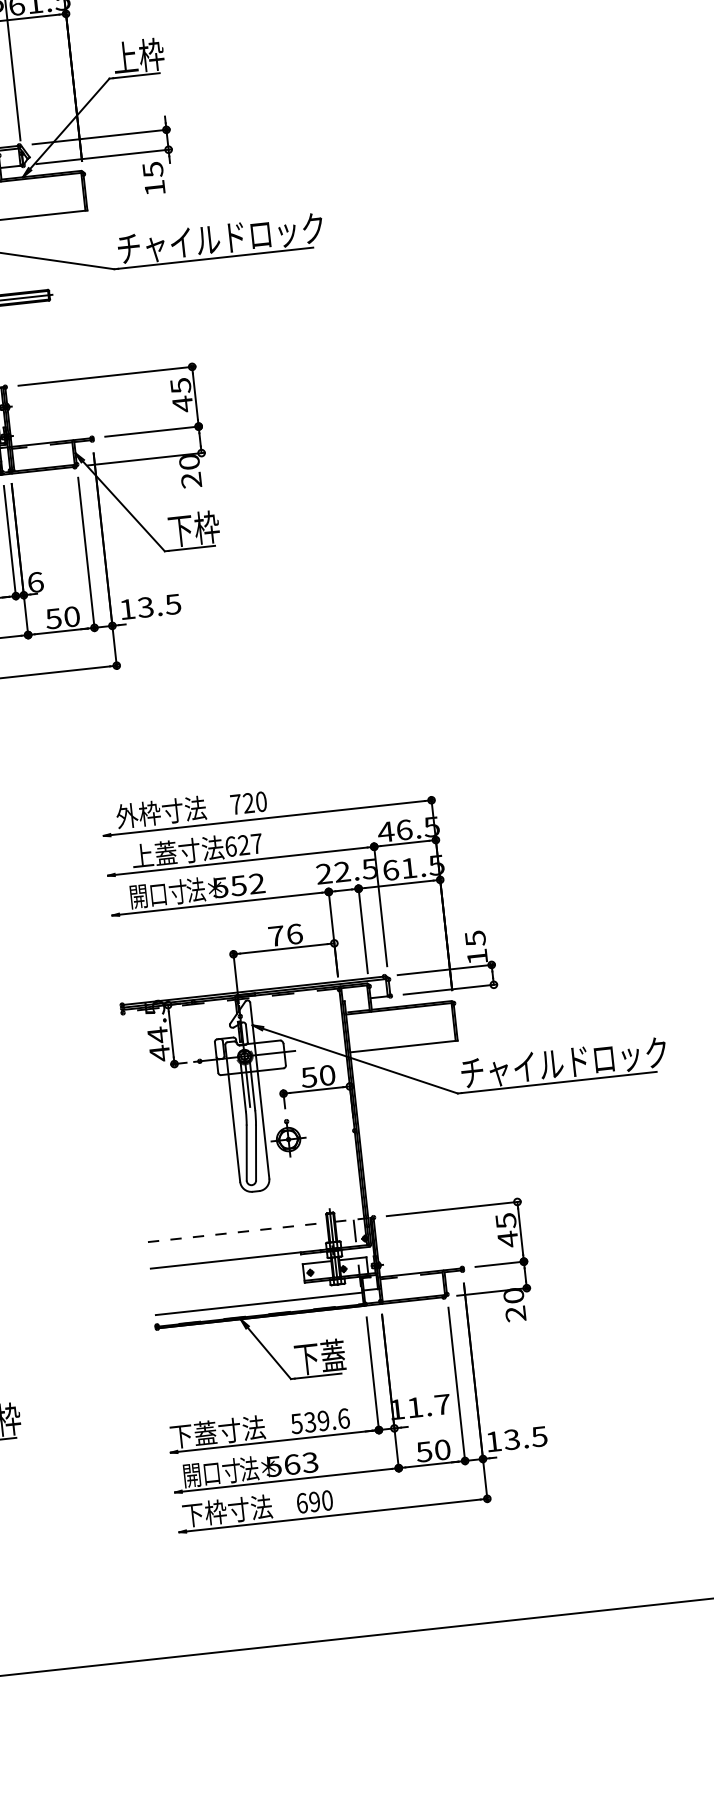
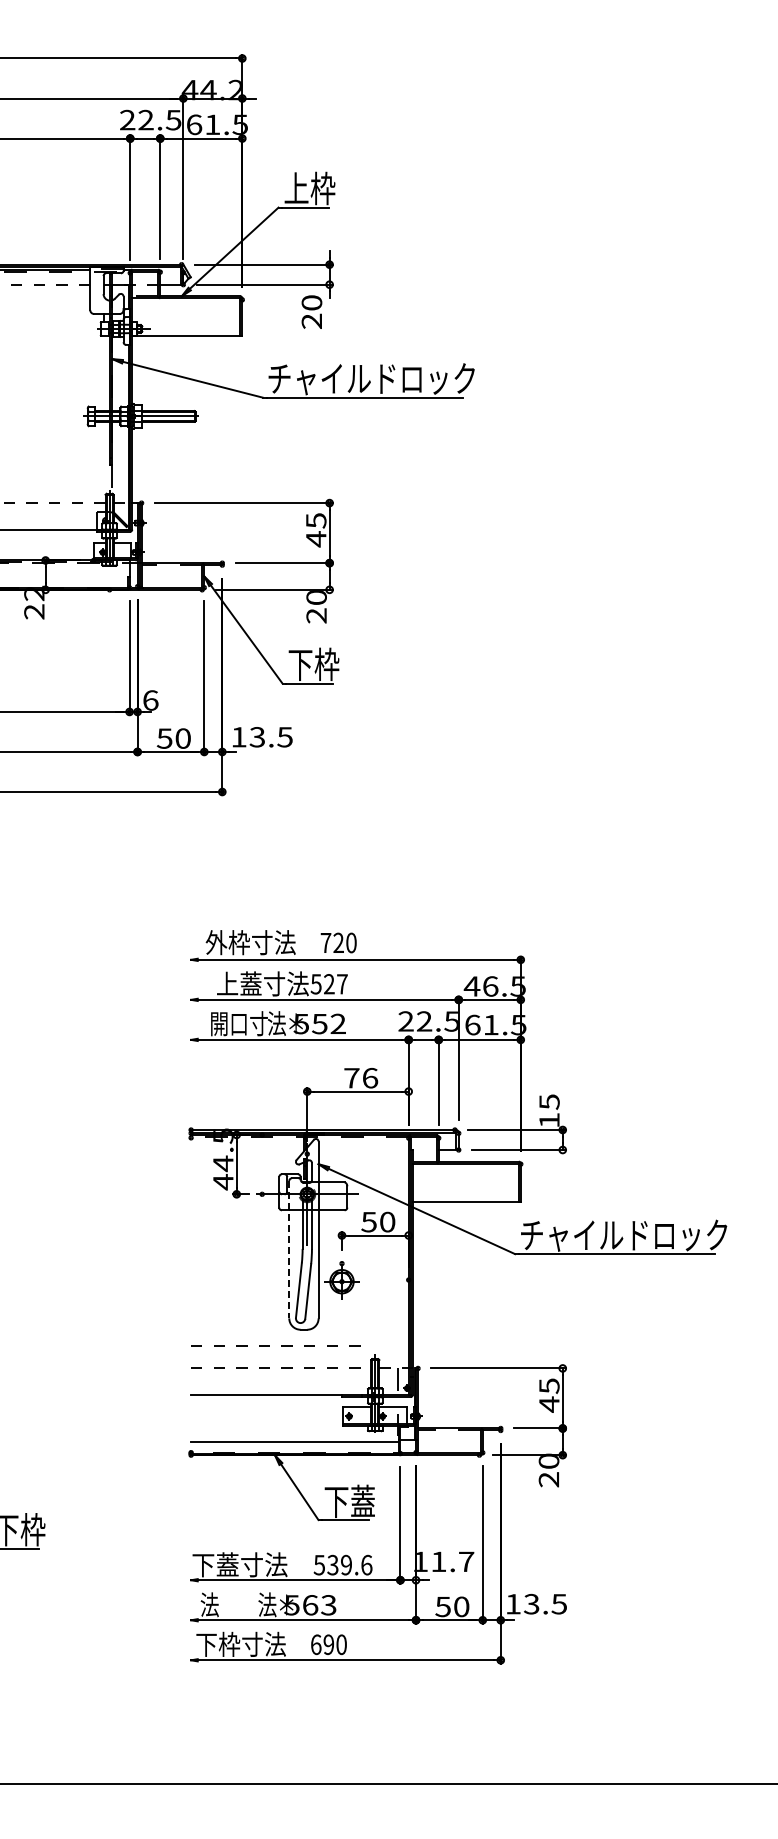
text: (153, 178) -> (311, 311), 15 -> 20
text: (230, 846) -> (315, 984), 627 -> 527
line: (232, 1113) -> (289, 1249), solid -> dashed
line: (223, 1210) -> (269, 1345), added
text: (211, 1472) -> (229, 1604), 開口寸 -> 法

